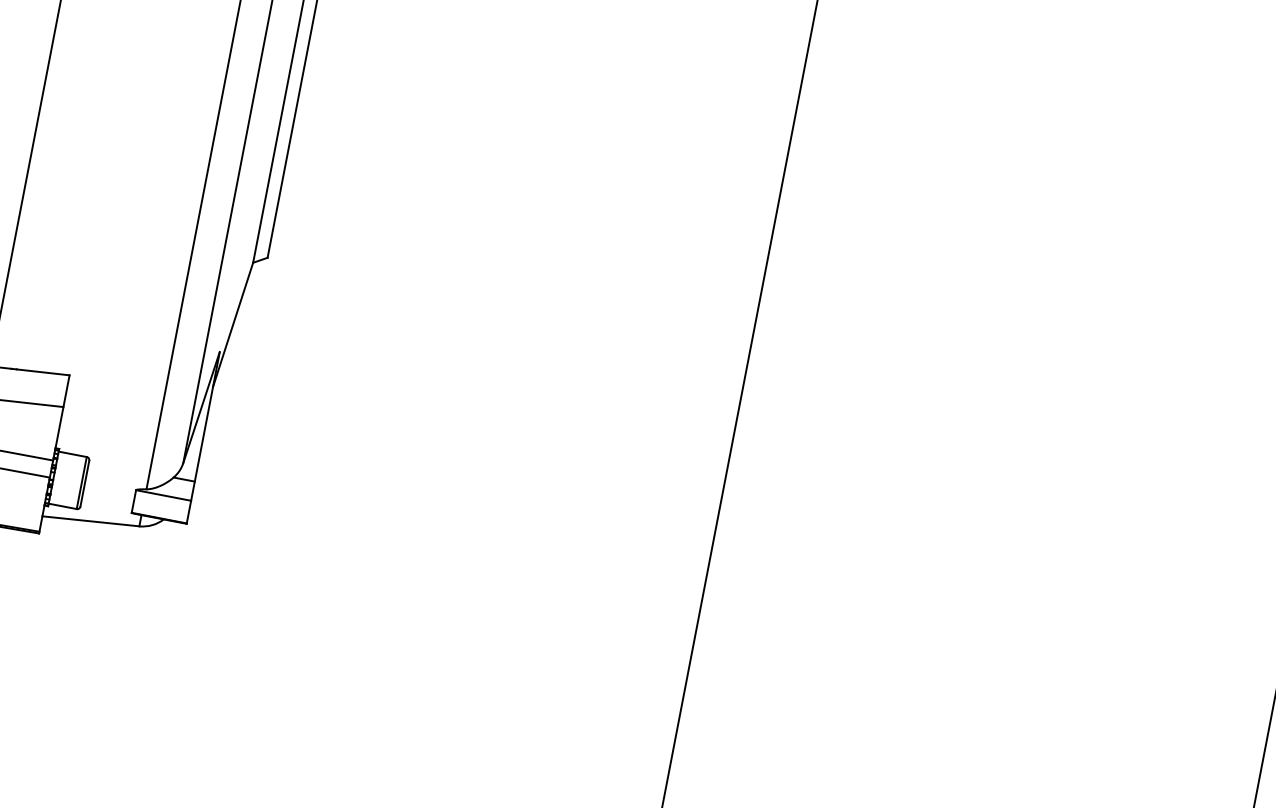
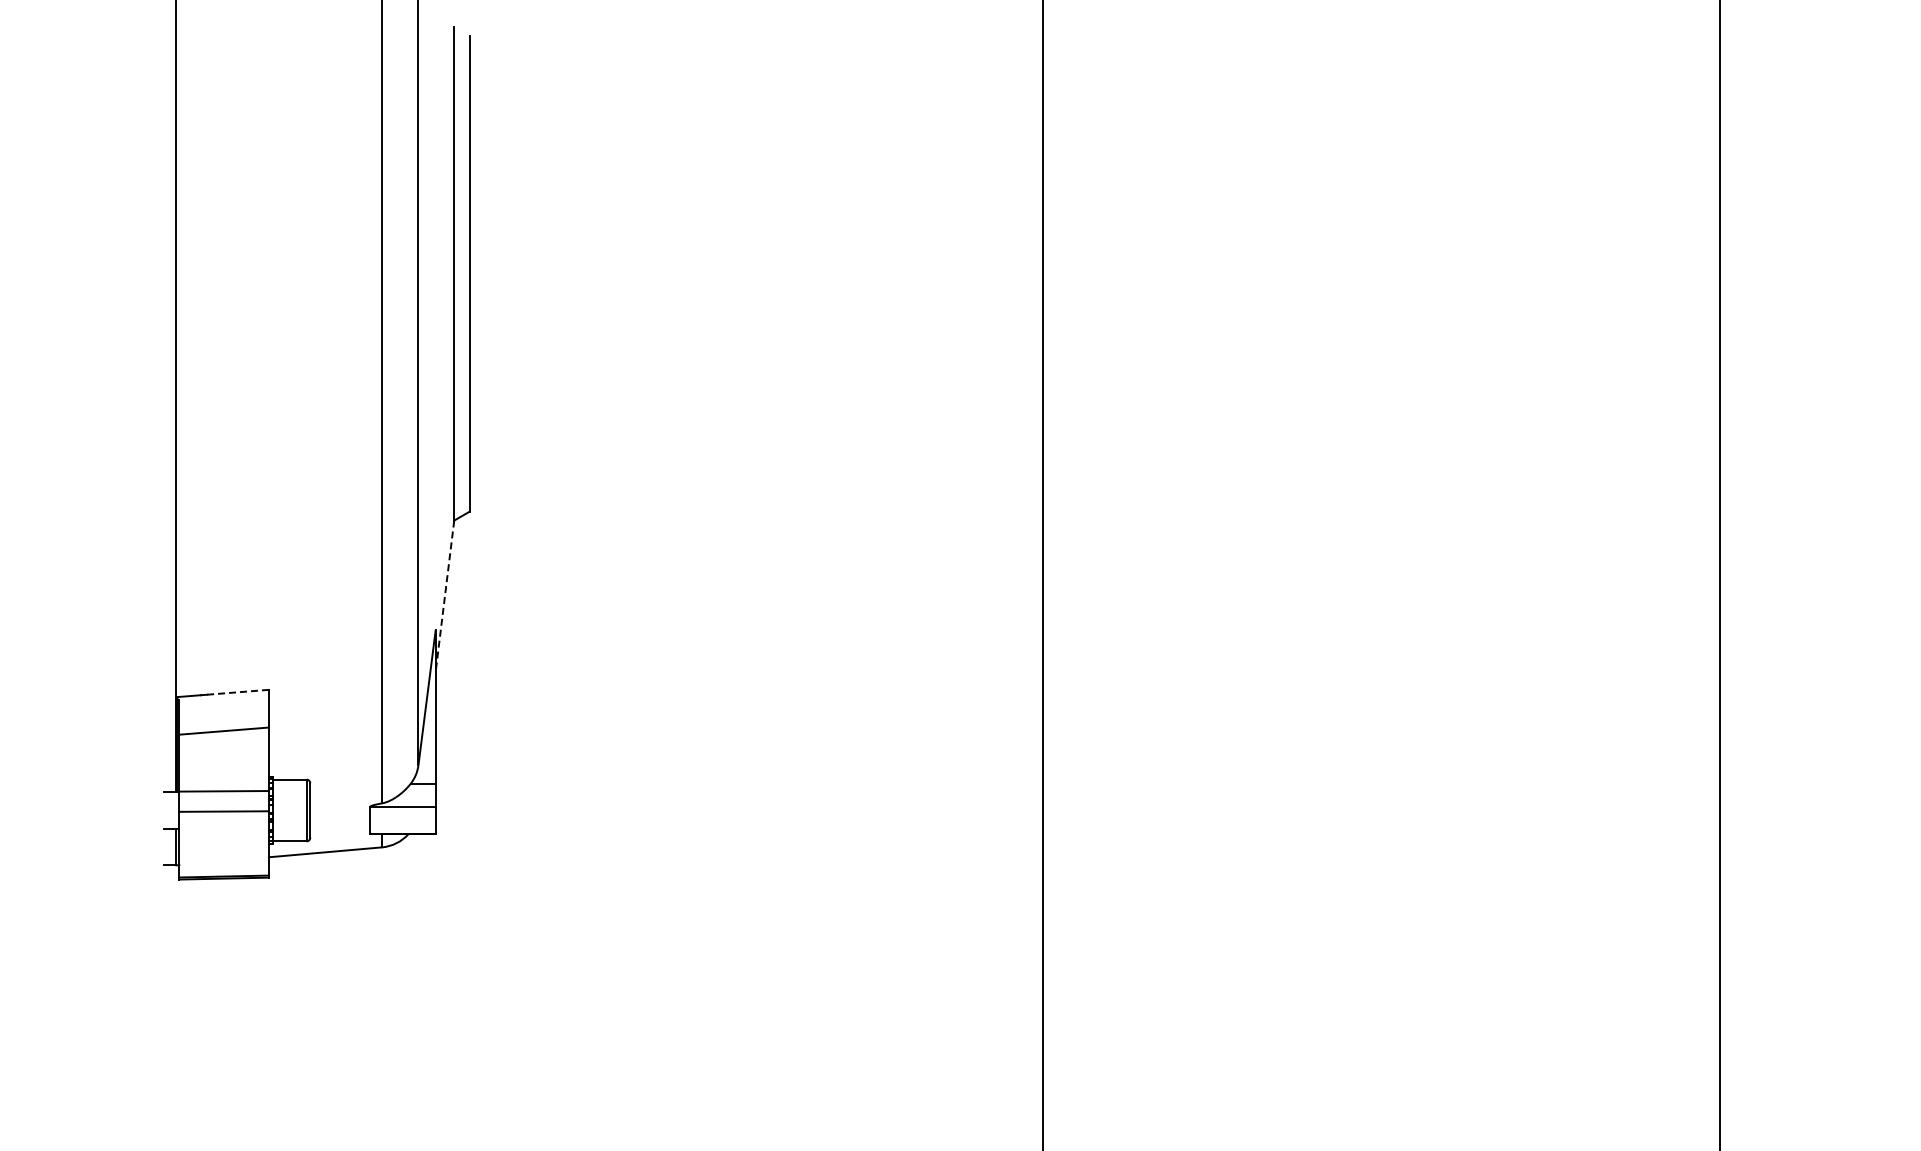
line: (232, 325) -> (444, 596), solid -> dashed
line: (43, 372) -> (238, 692), solid -> dashed

